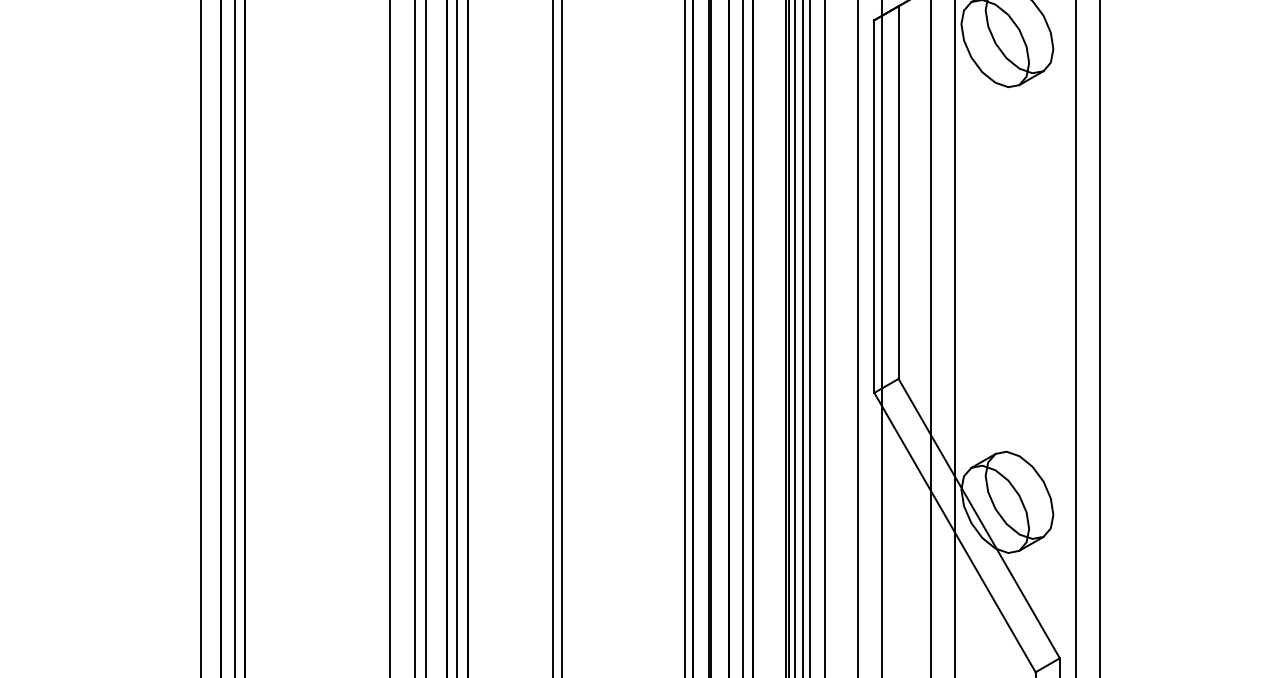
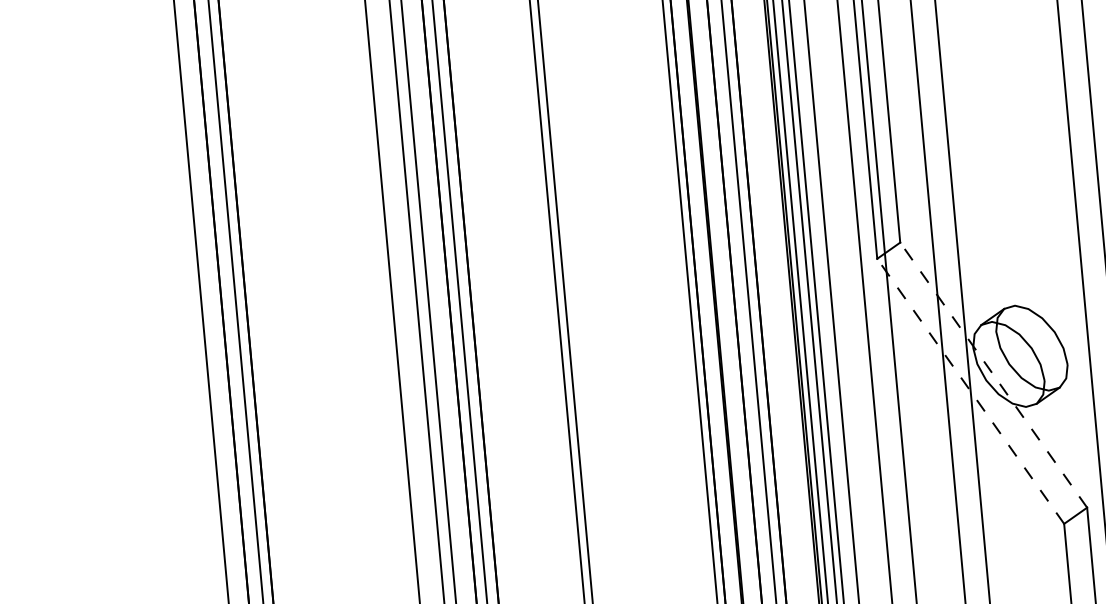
line: (978, 518) -> (992, 375), solid -> dashed
line: (954, 532) -> (970, 391), solid -> dashed

